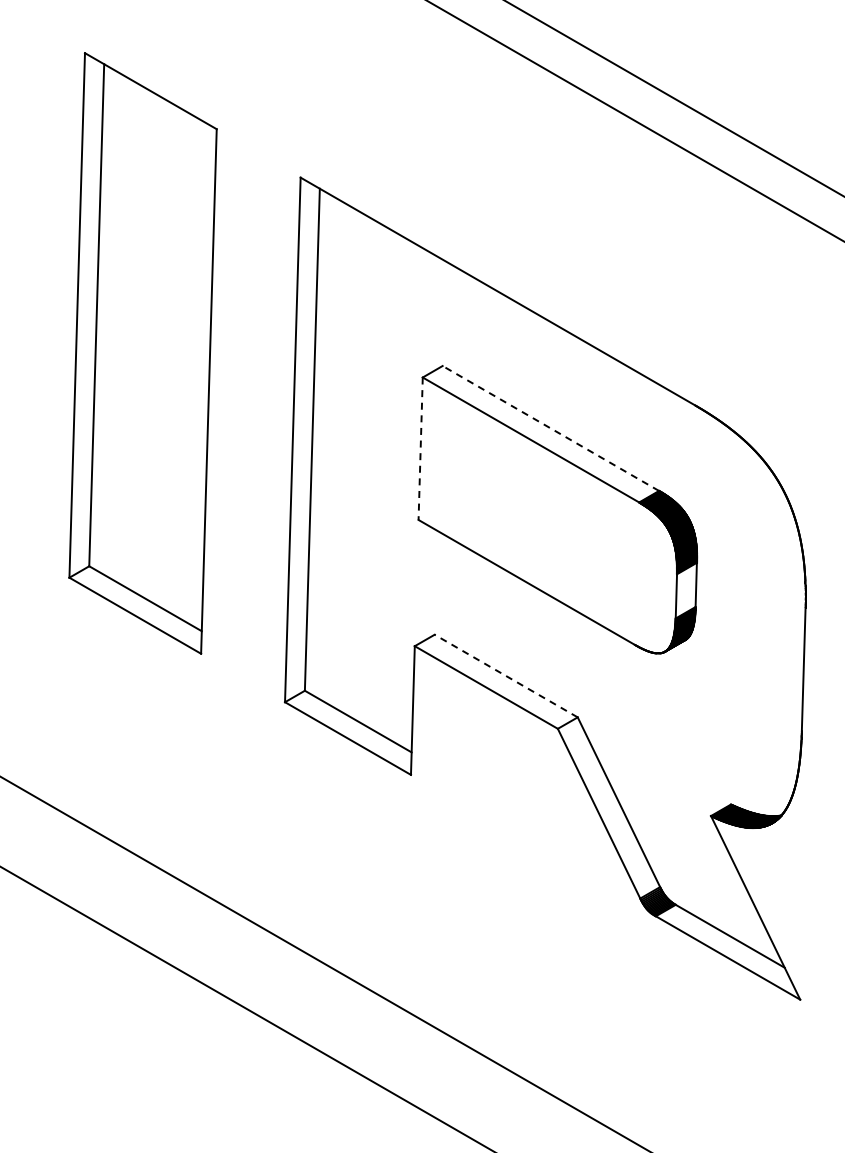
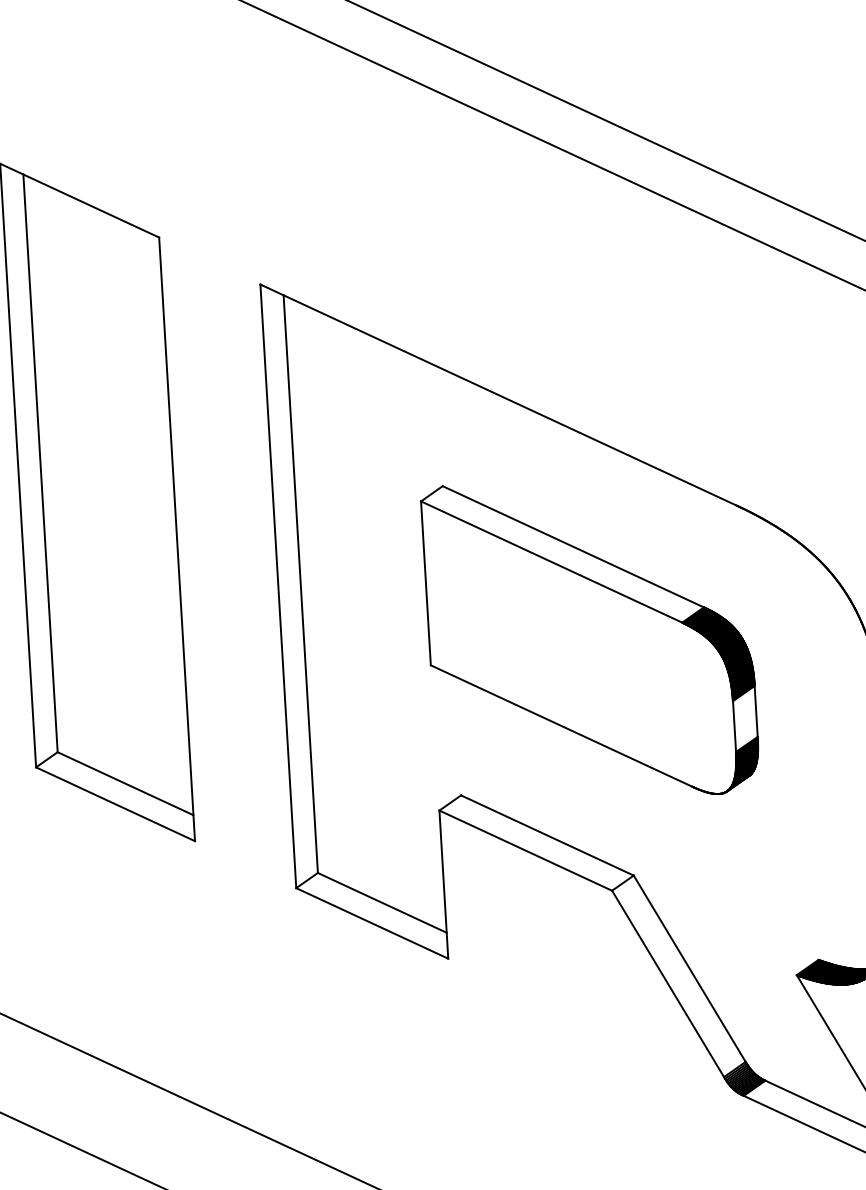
line: (550, 428) -> (572, 546), dashed -> solid
line: (420, 449) -> (425, 584), dashed -> solid
line: (506, 676) -> (547, 835), dashed -> solid

